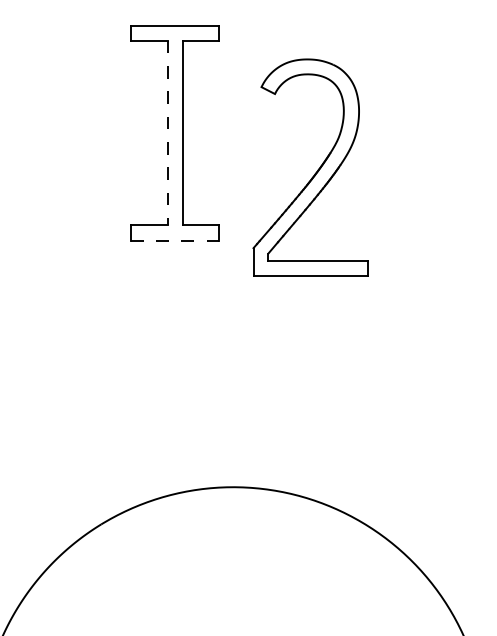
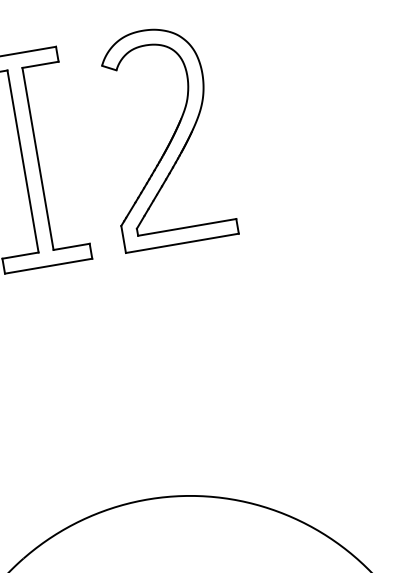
line: (167, 133) -> (23, 161), dashed -> solid
part: (315, 172) -> (169, 140), moved
line: (175, 240) -> (49, 266), dashed -> solid

